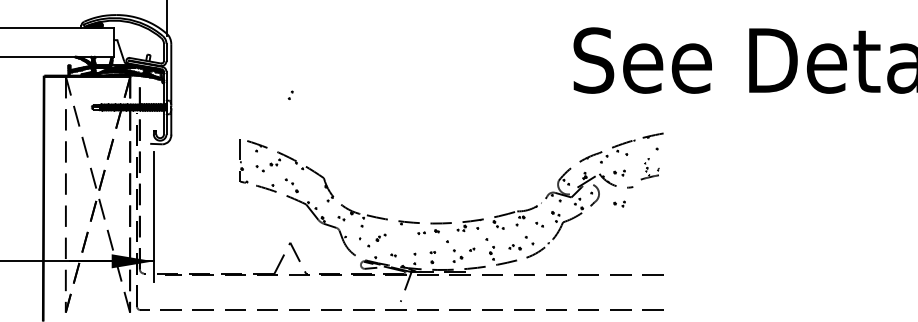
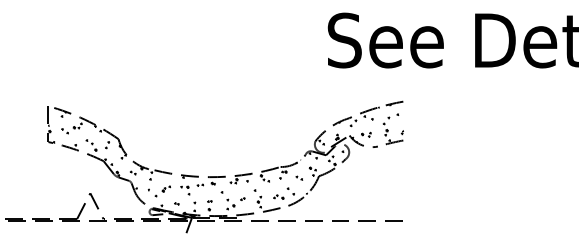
part: (290, 95) -> (107, 145), moved
part: (651, 168) -> (393, 131), size x1.67
part: (619, 203) -> (366, 160), removed
part: (403, 239) -> (185, 190), added

